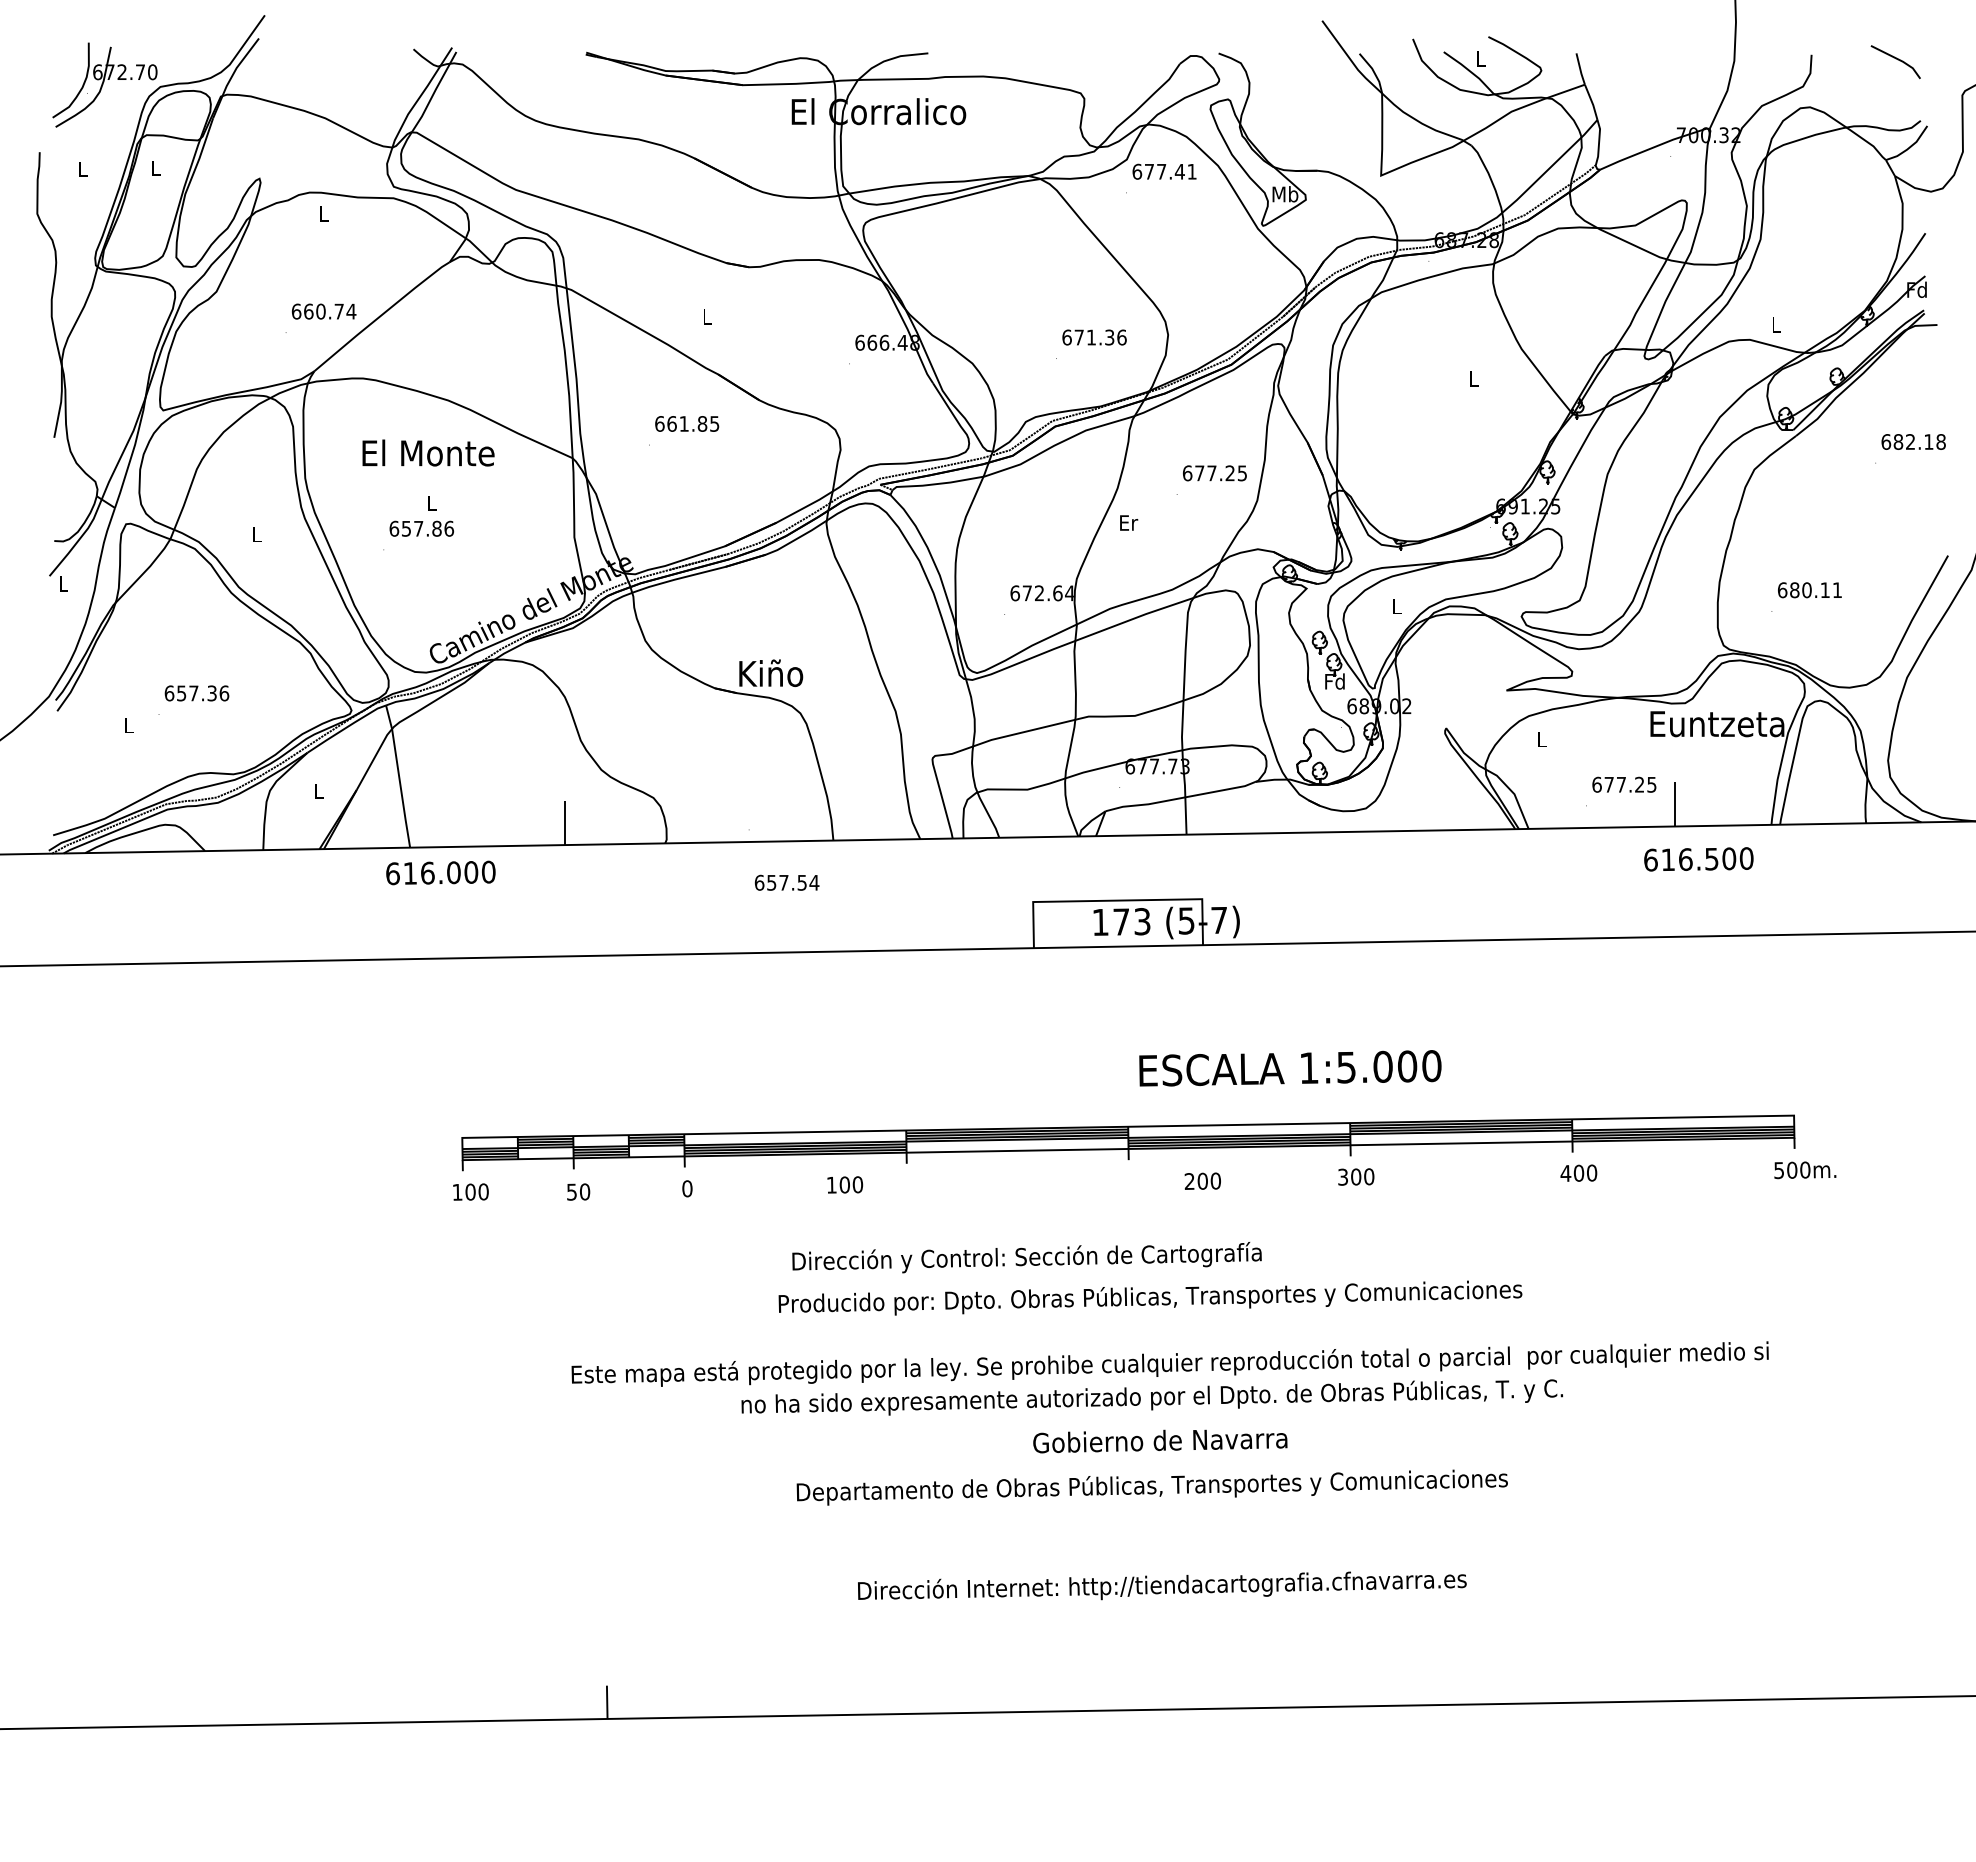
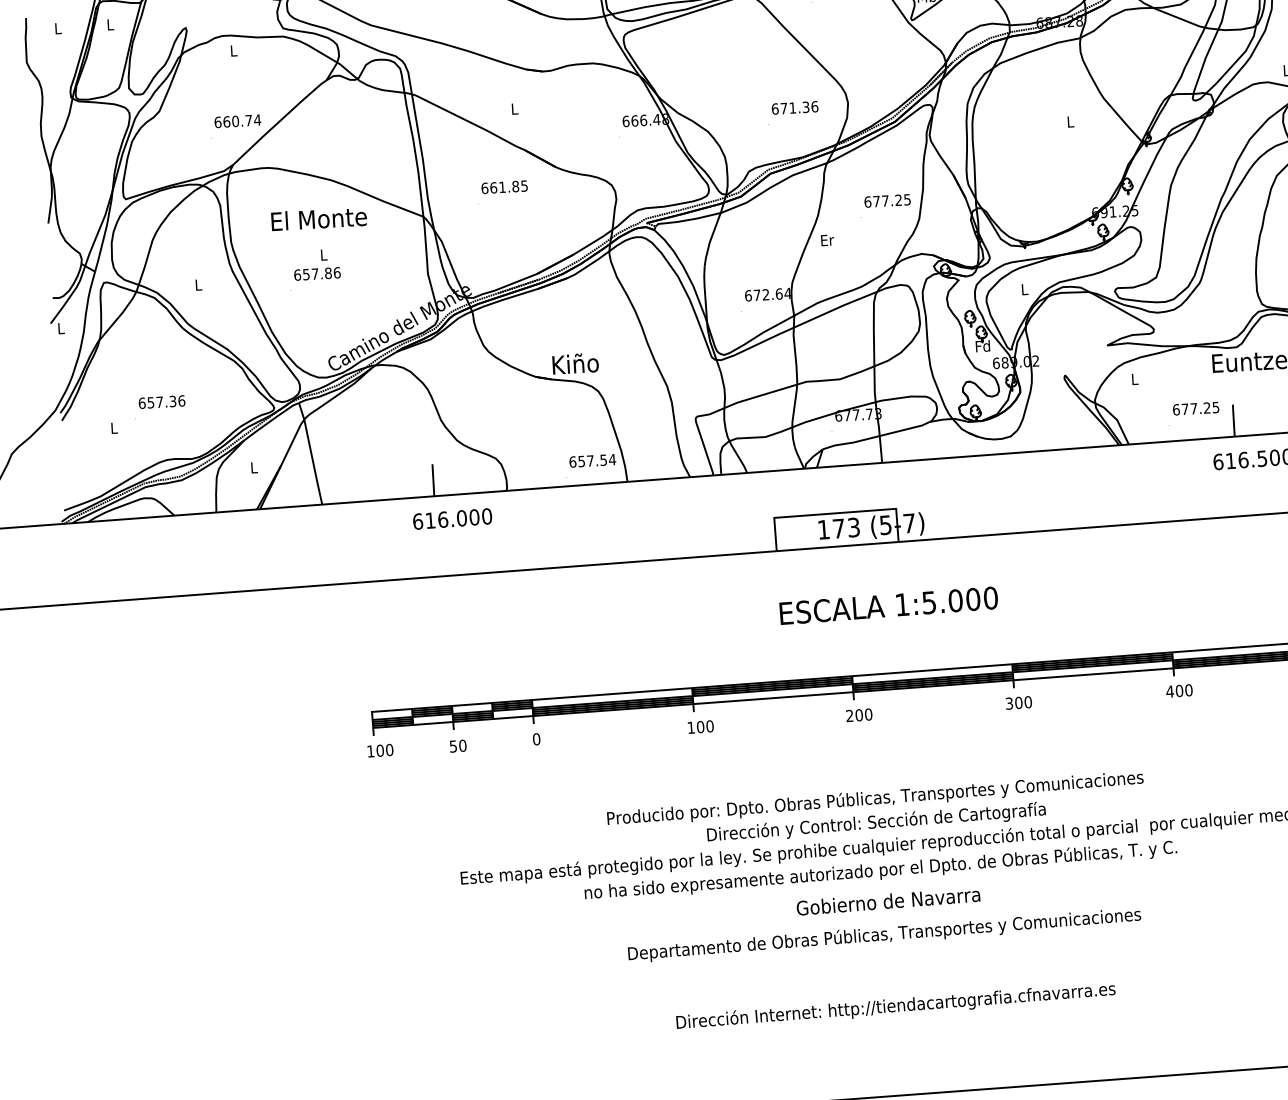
text: (440, 872) -> (452, 518), moved
text: (787, 882) -> (593, 460), moved
text: (1290, 1068) -> (888, 605), moved
text: (1202, 1180) -> (858, 714), moved
text: (845, 1184) -> (701, 726), moved
text: (1026, 1257) -> (876, 822), moved

